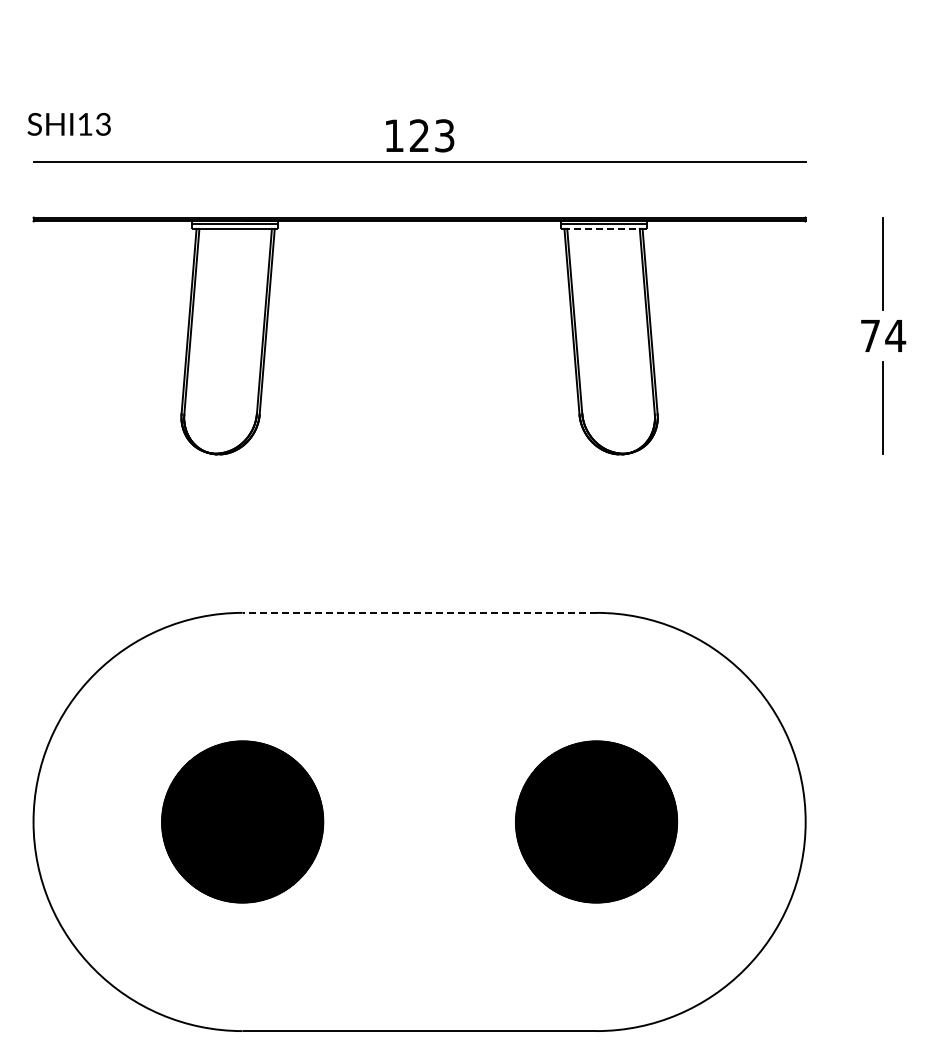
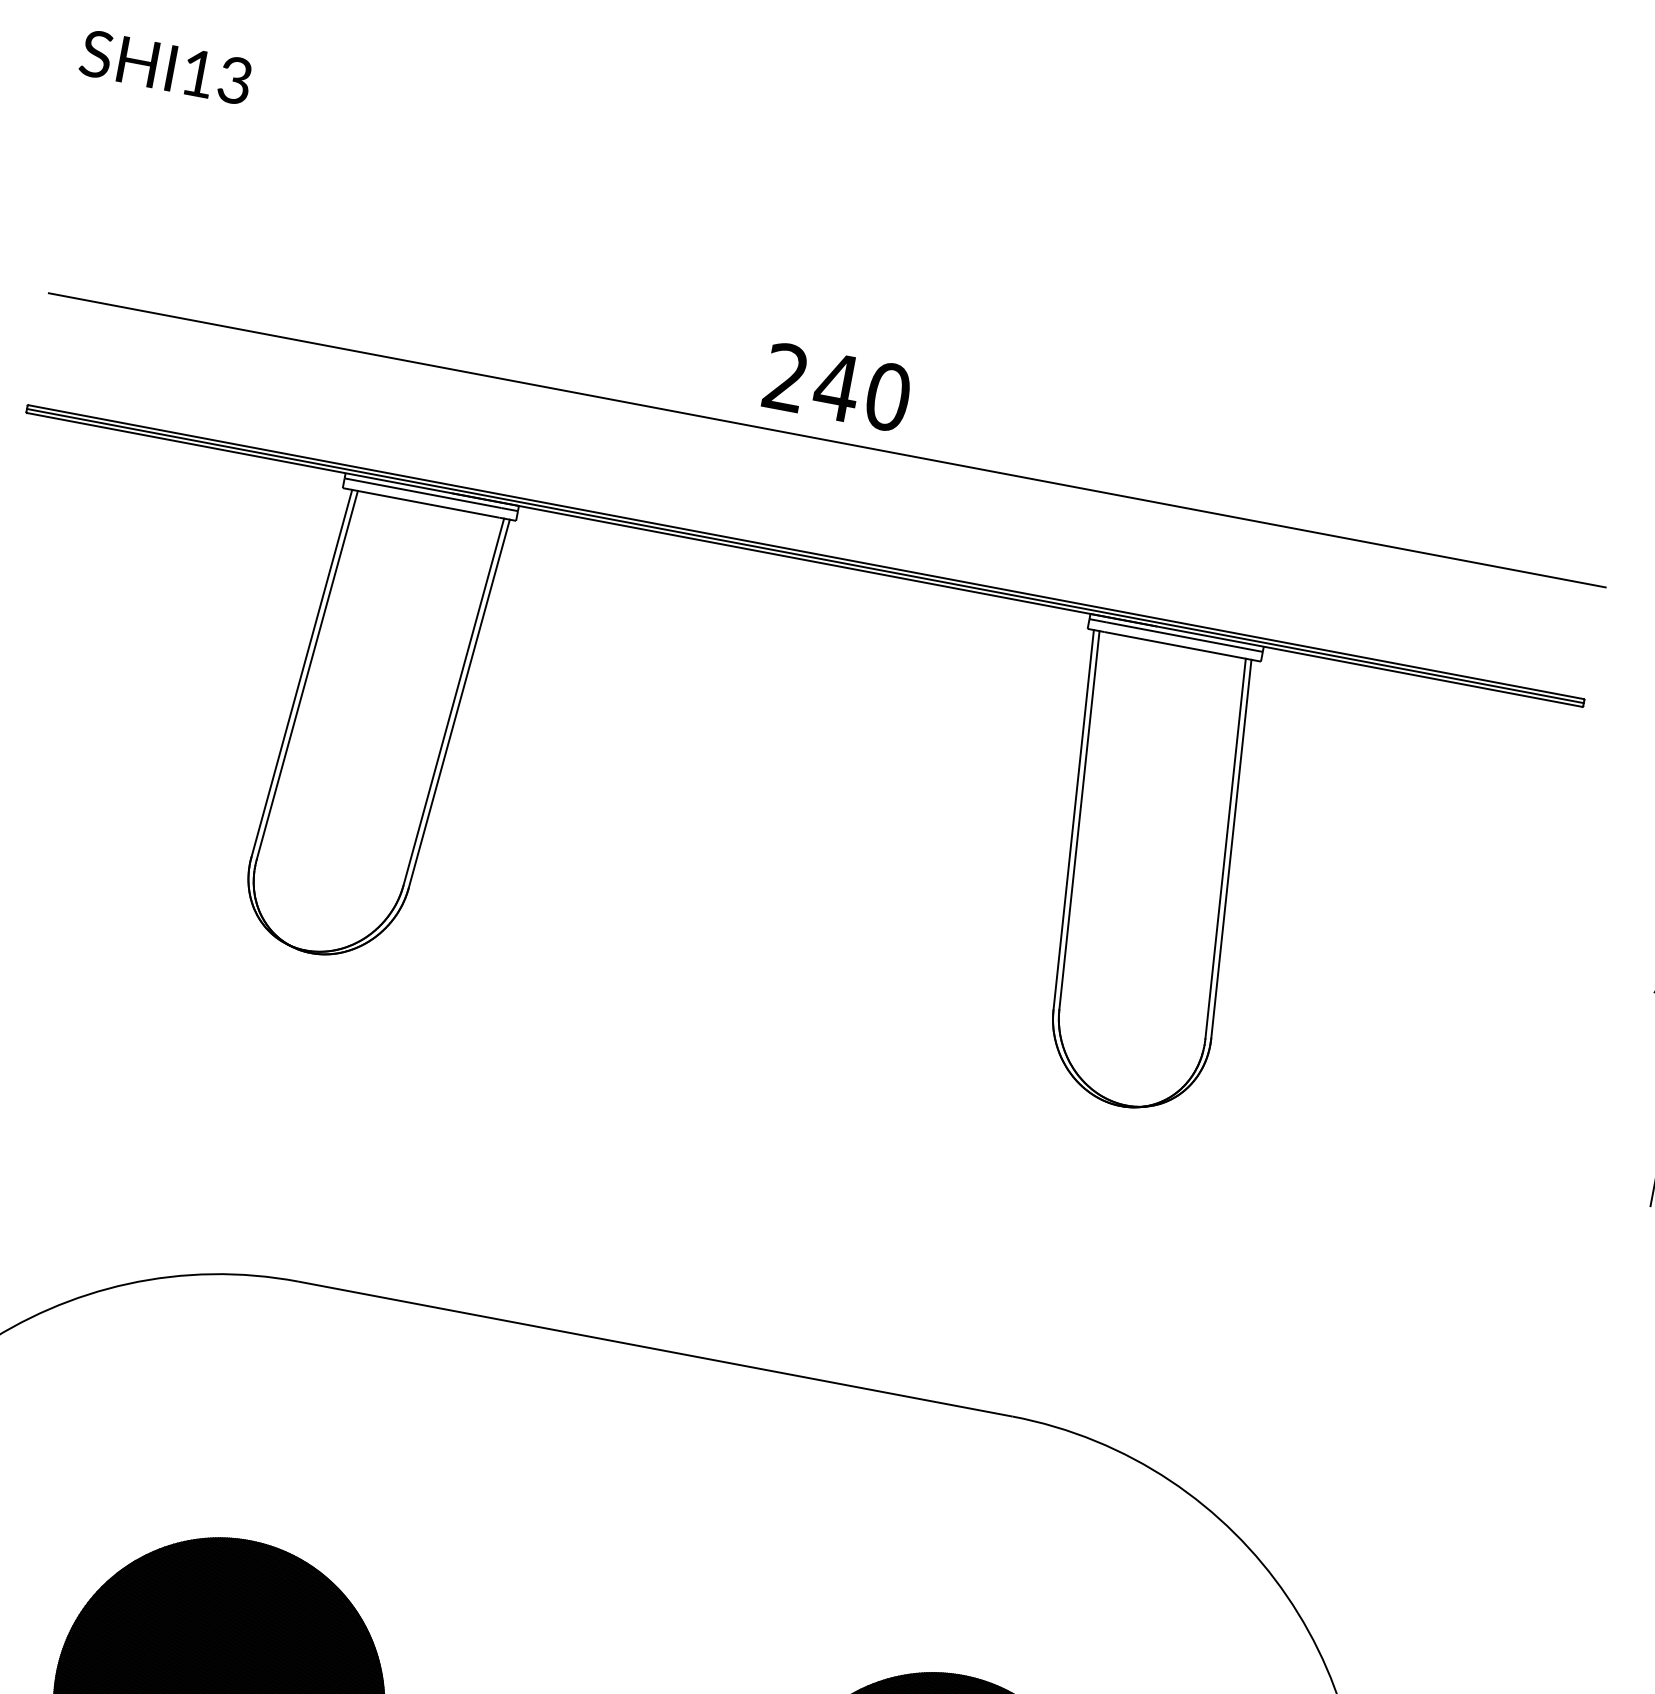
text: (68, 124) -> (164, 67), moved
text: (419, 135) -> (837, 386), 123 -> 240
line: (608, 228) -> (1182, 646), dashed -> solid
line: (419, 612) -> (655, 1348), dashed -> solid

